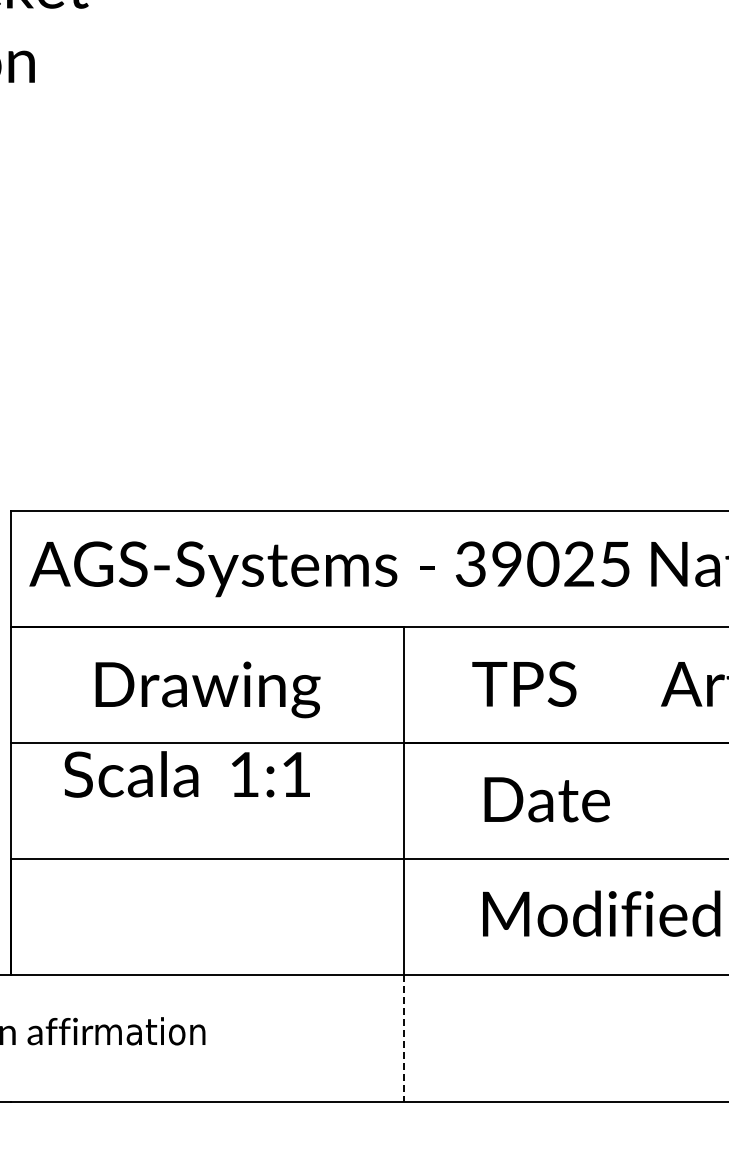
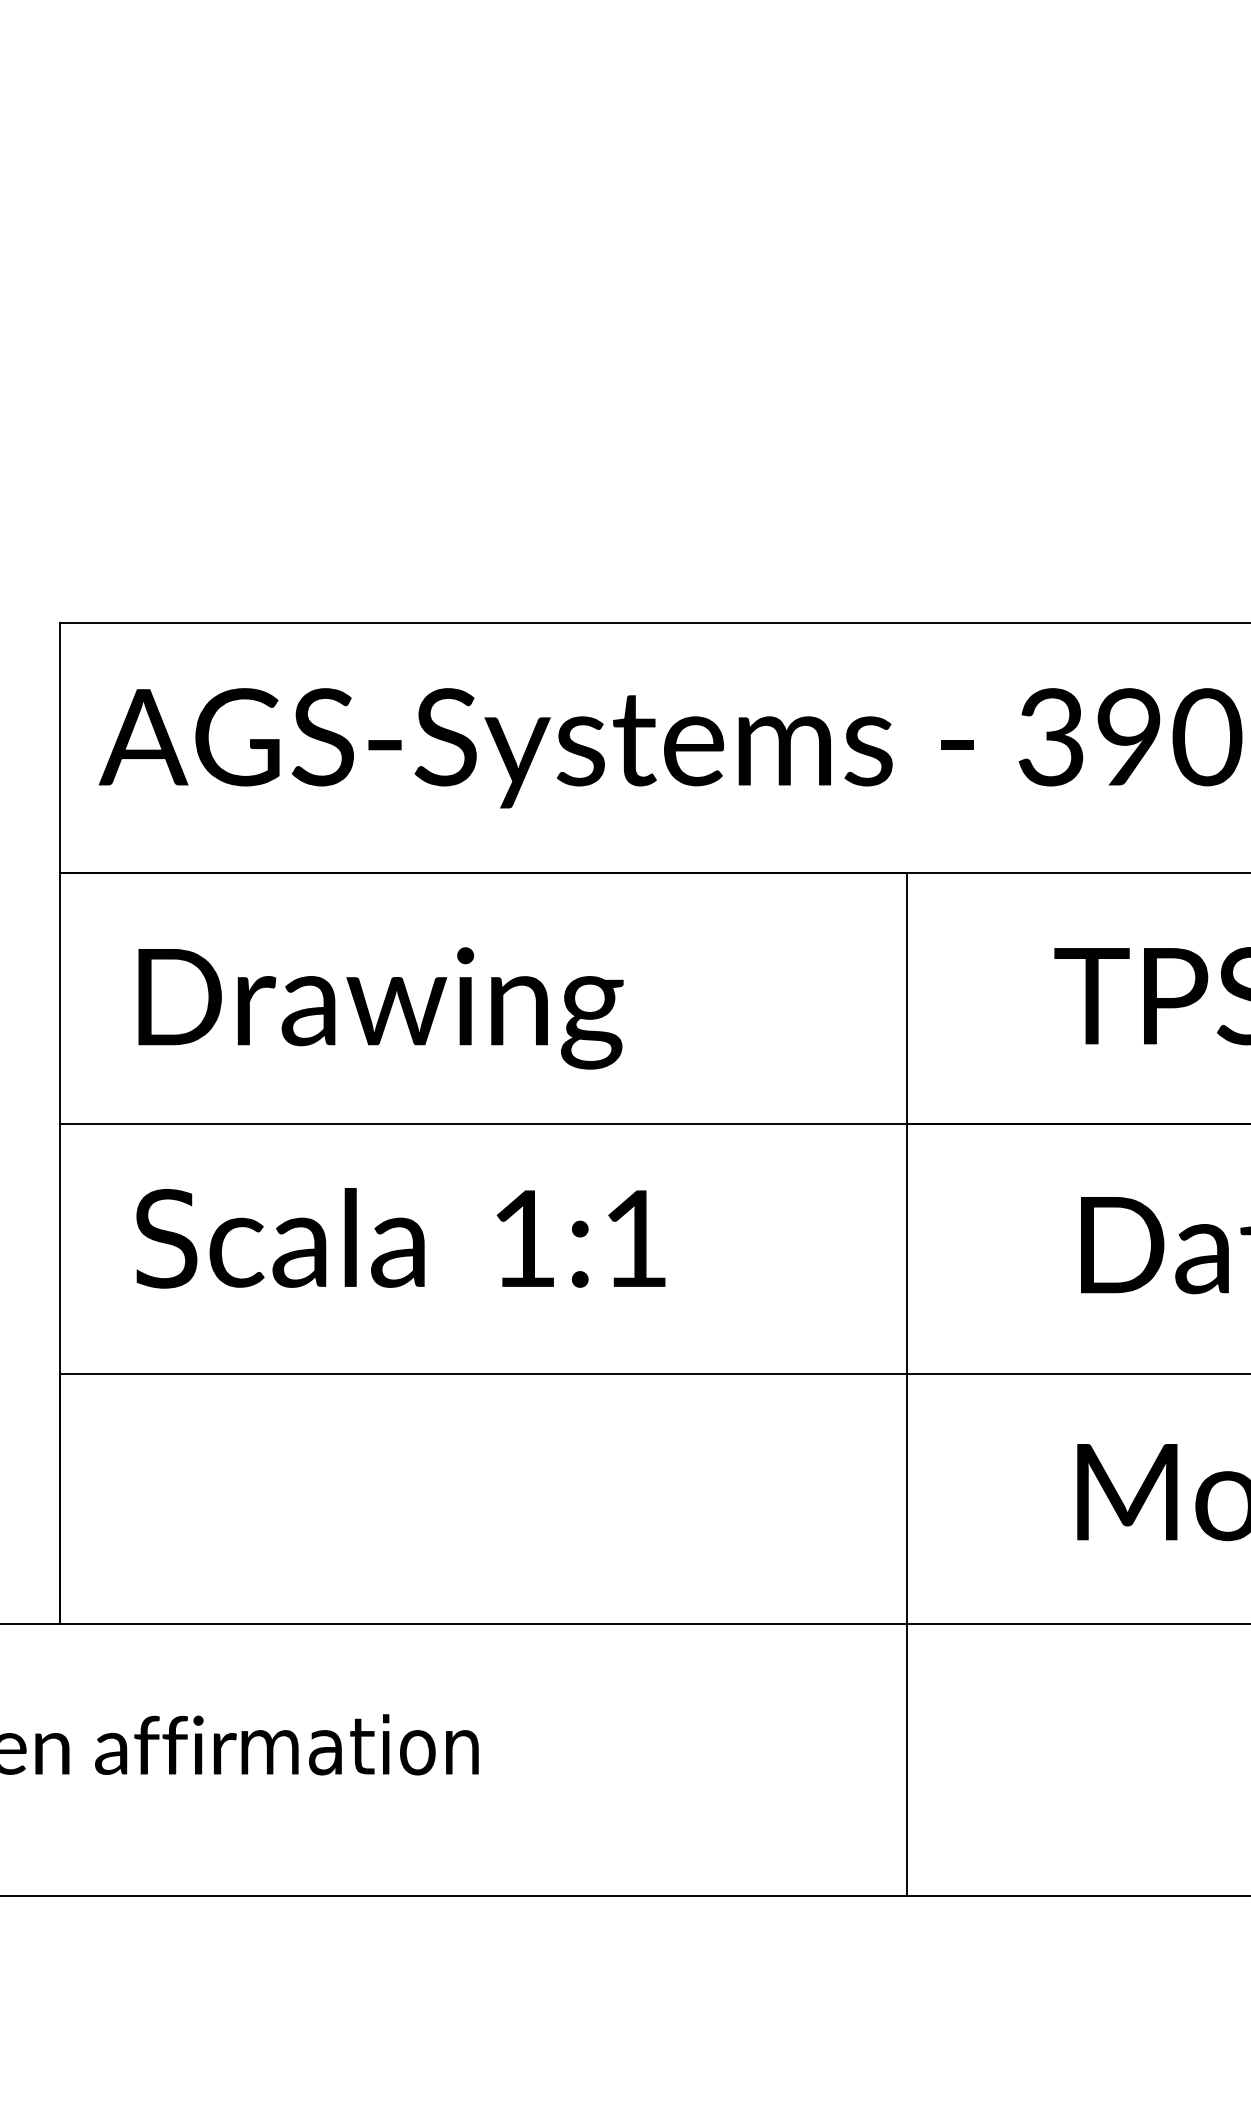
text: (207, 689) -> (379, 1007), moved
text: (186, 774) -> (399, 1238), moved
line: (403, 1038) -> (905, 1760), dashed -> solid

